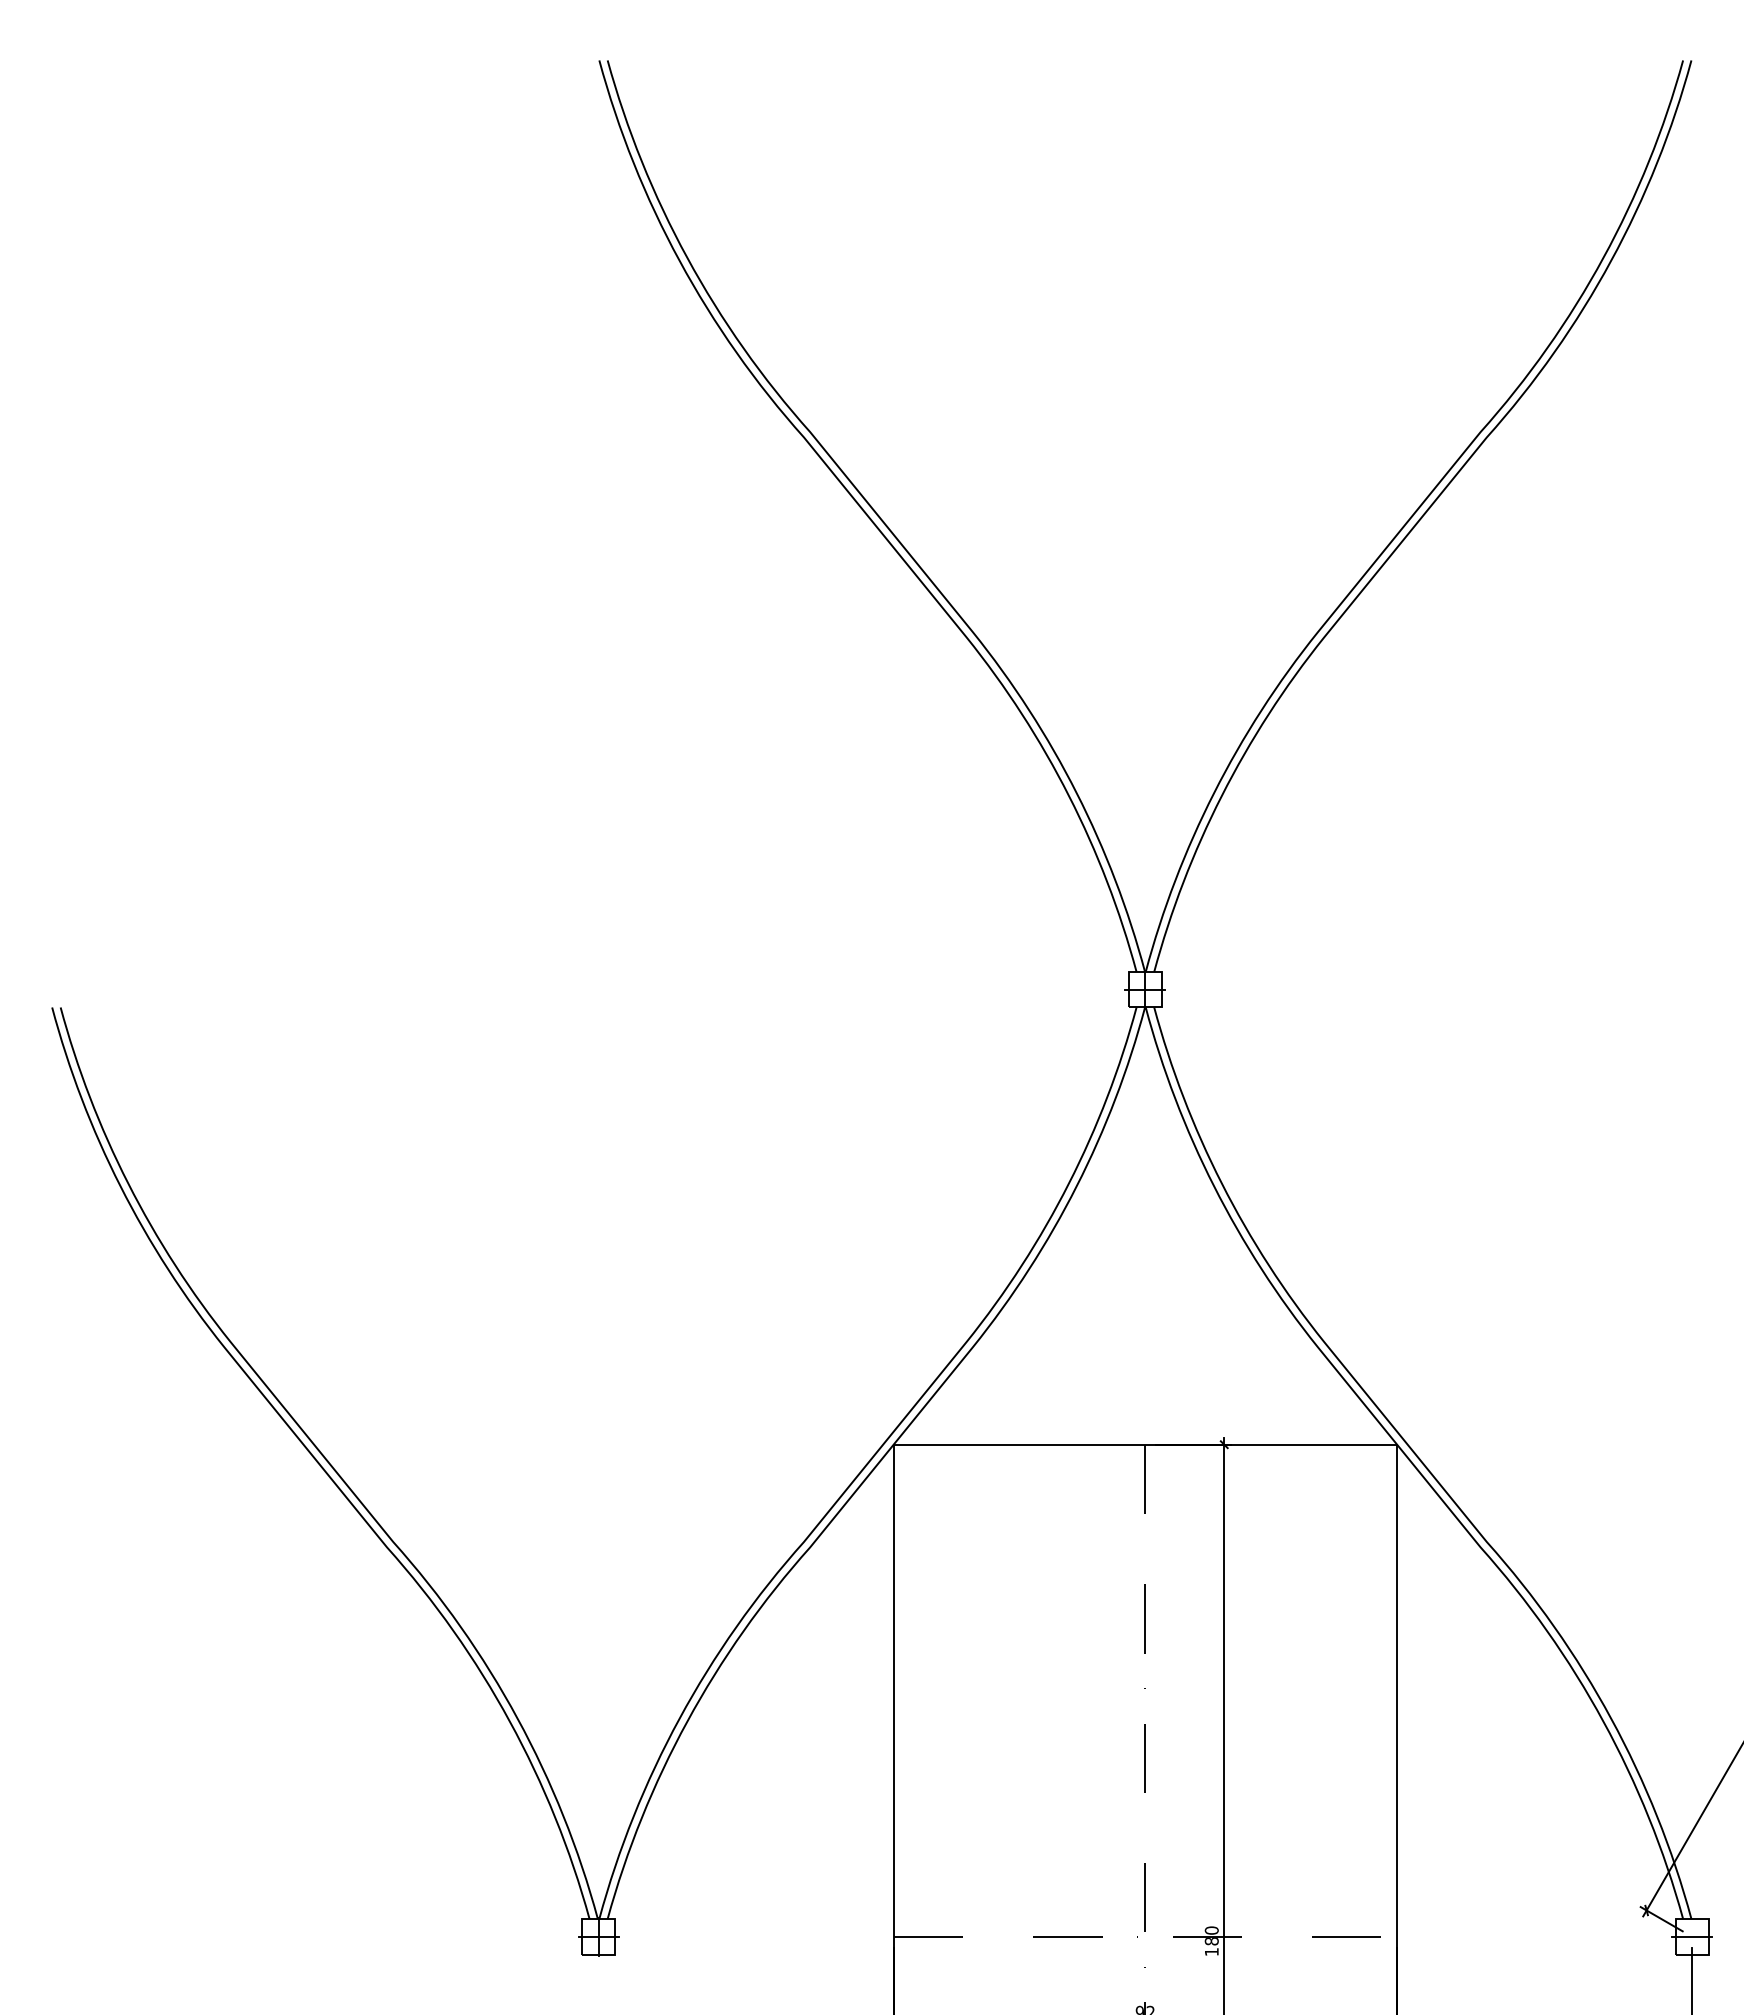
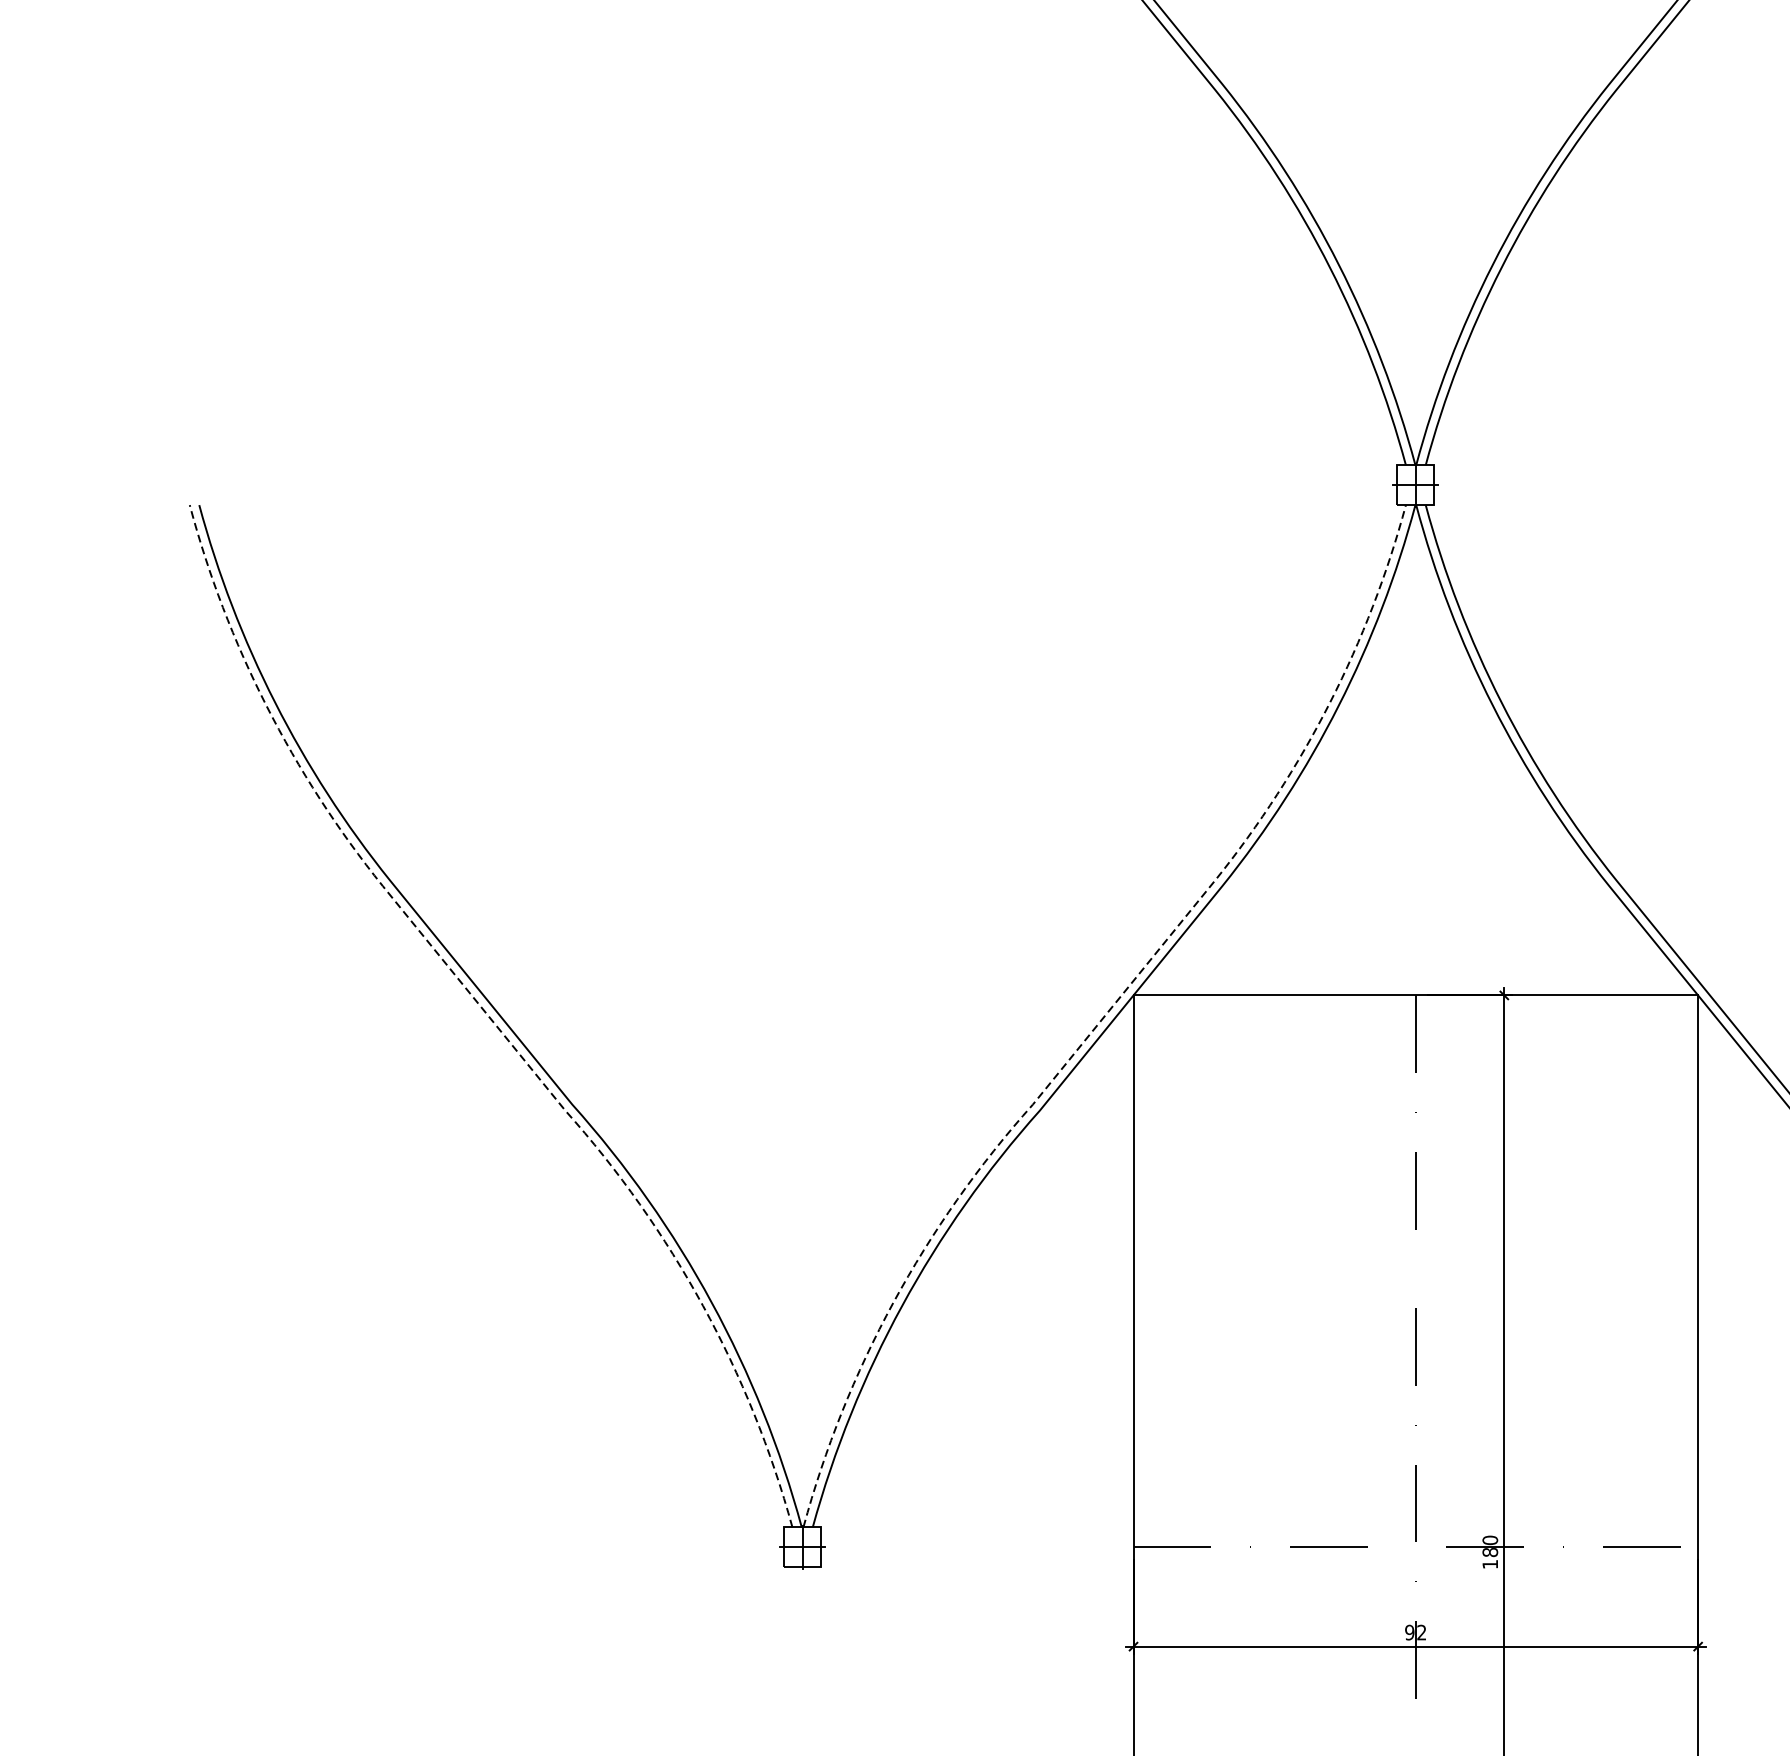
line: (319, 1464) -> (489, 1017), solid -> dashed
line: (866, 1465) -> (1103, 1018), solid -> dashed

